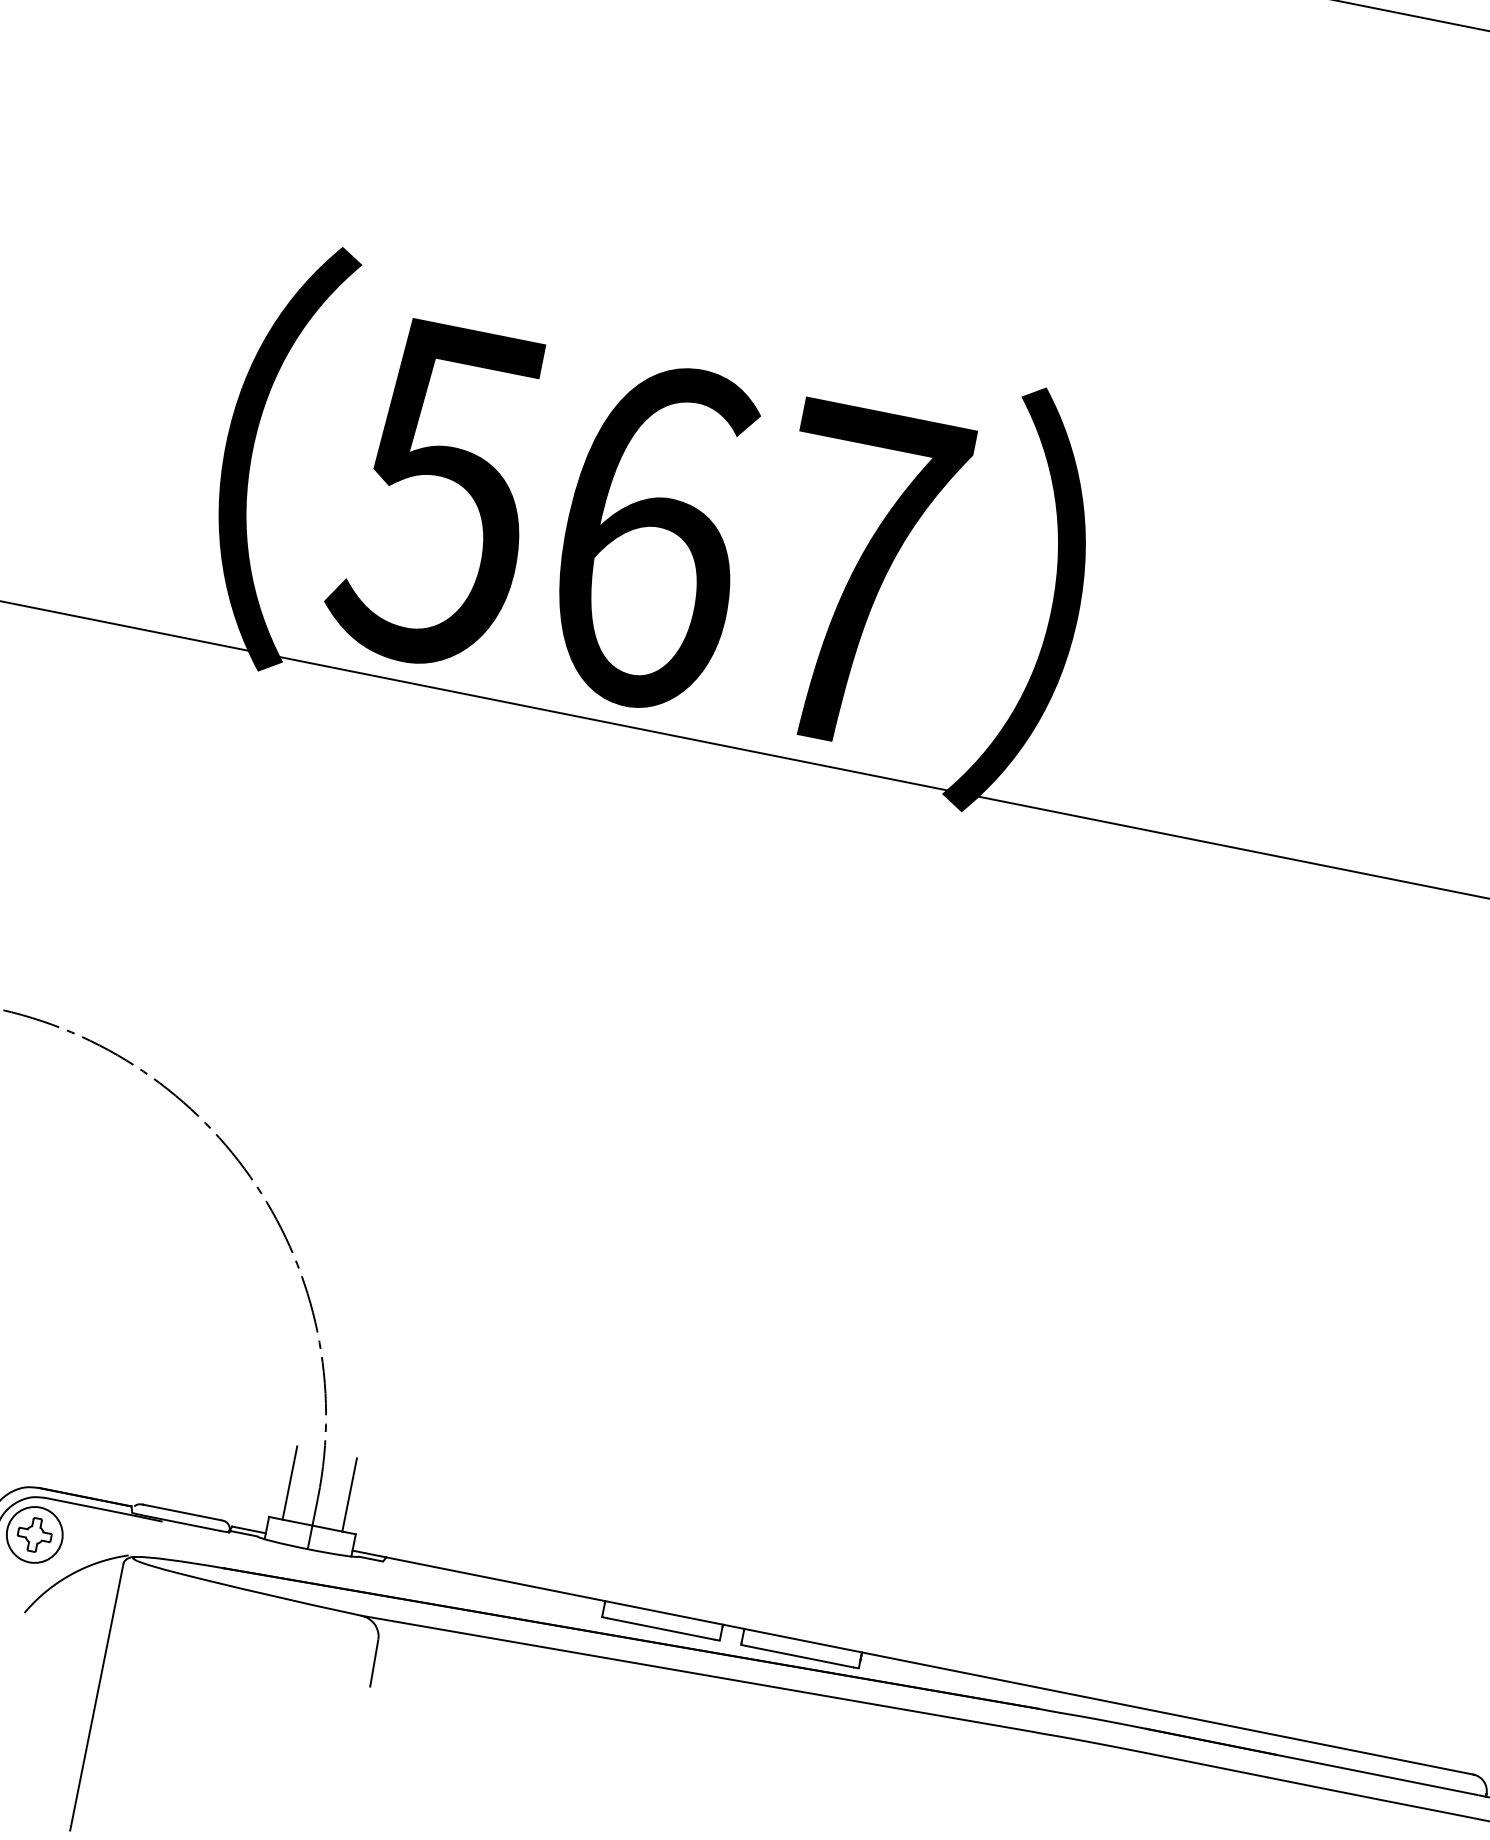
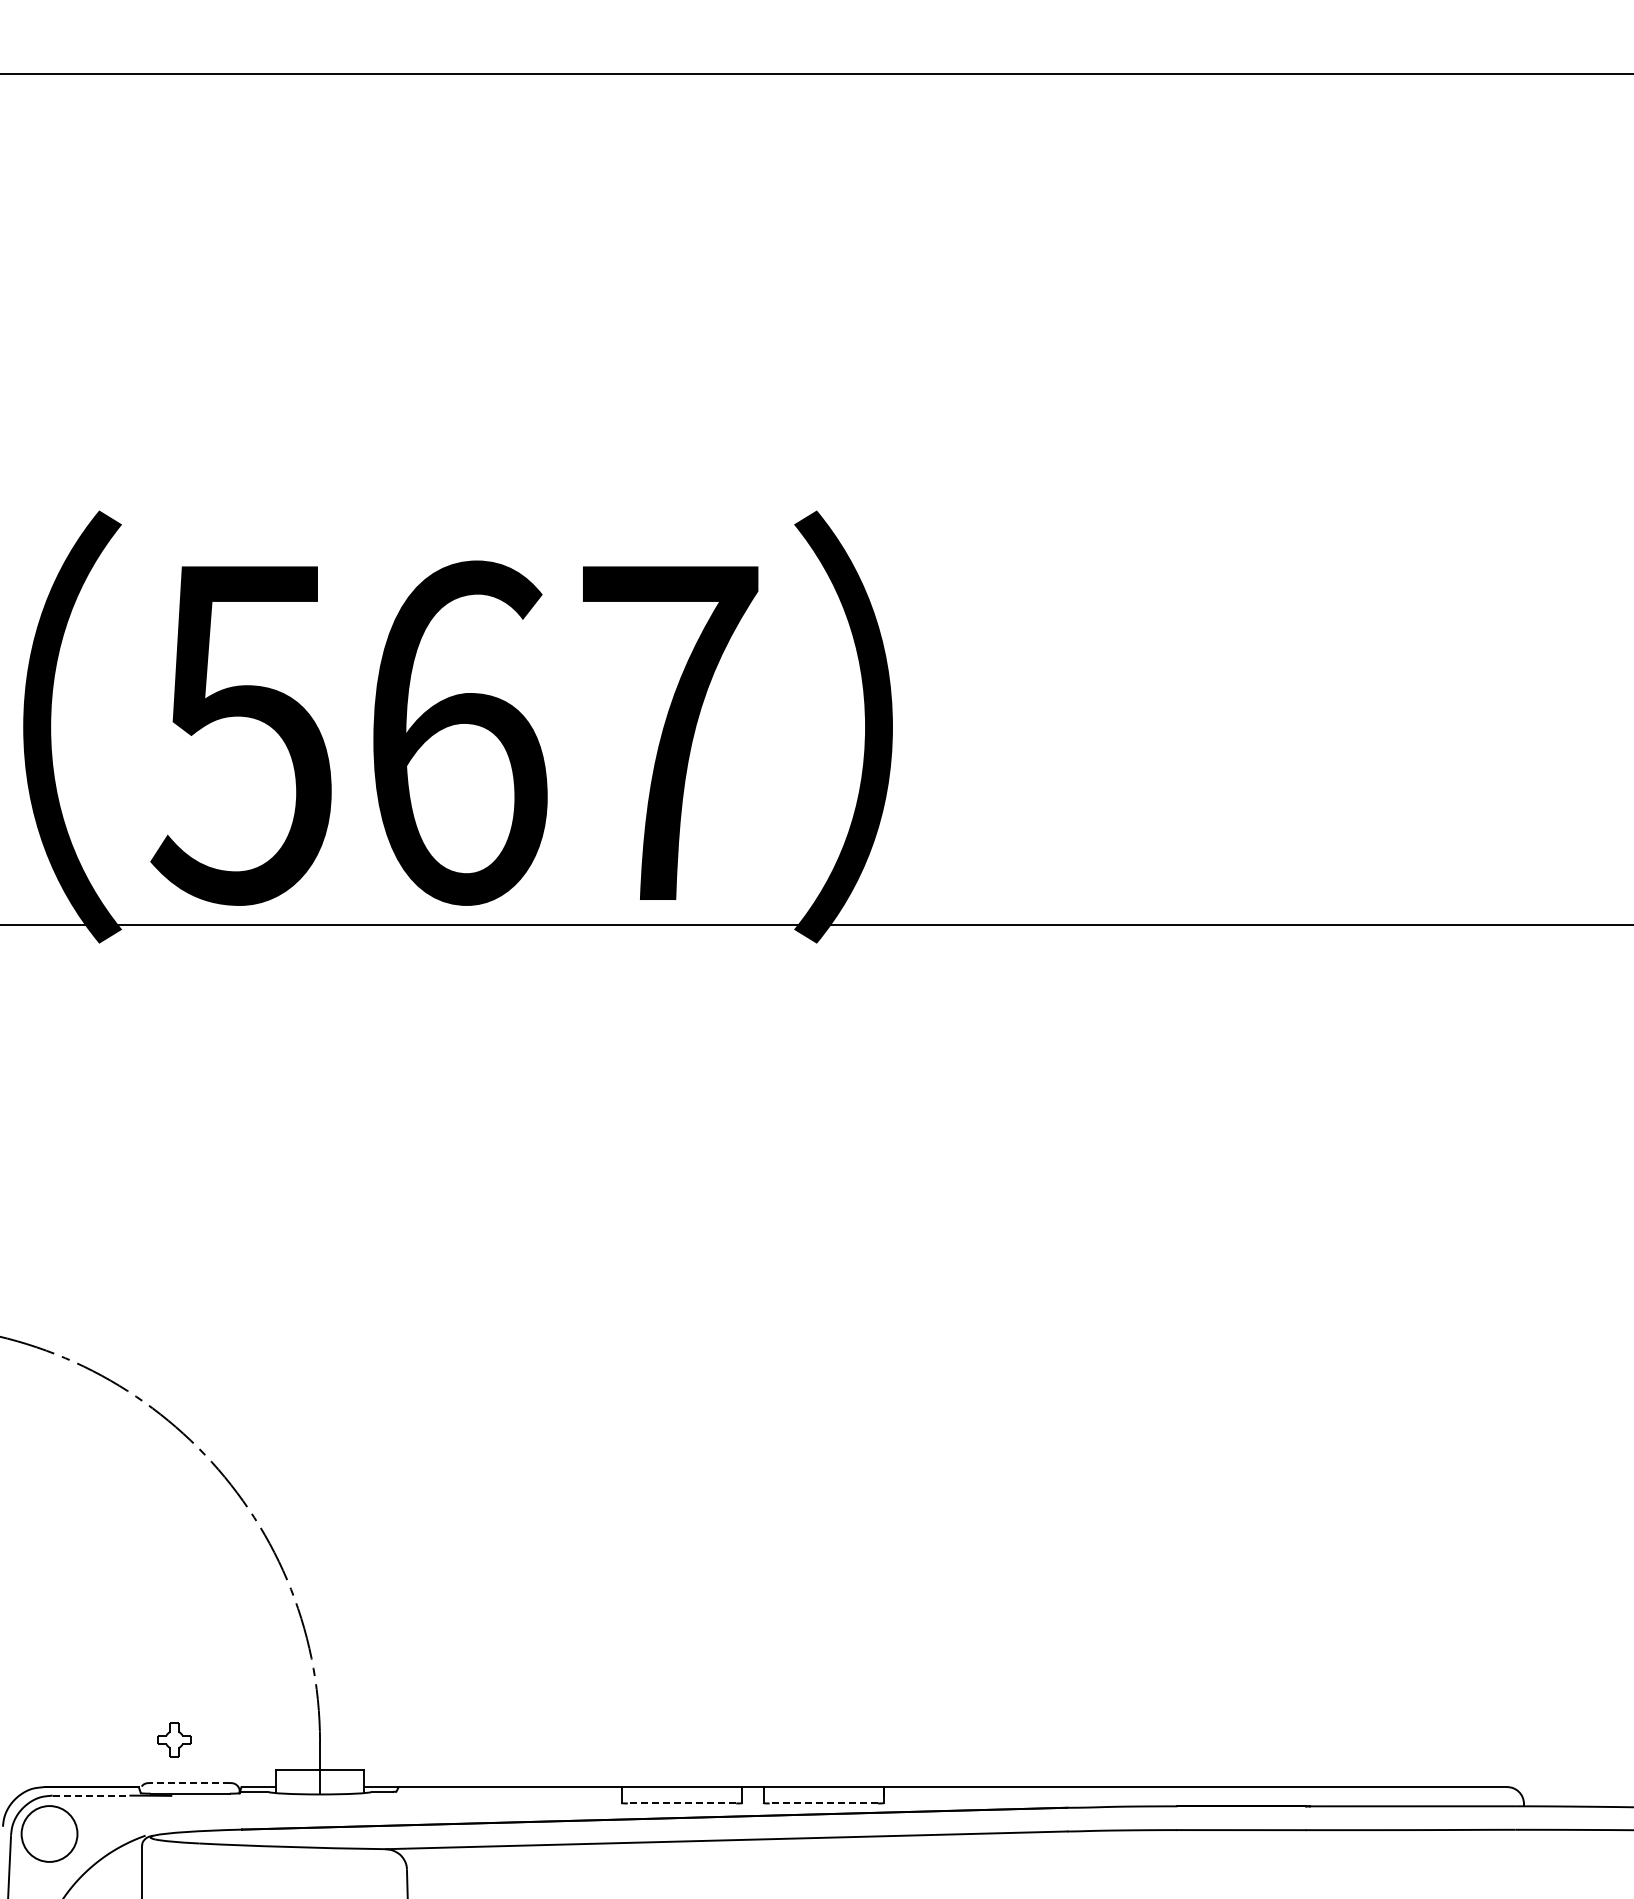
line: (289, 1482) -> (289, 1732), removed
line: (349, 1494) -> (350, 1732), removed
line: (83, 1505) -> (91, 1795), solid -> dashed
line: (181, 1512) -> (189, 1783), solid -> dashed
part: (34, 1534) -> (174, 1739), moved
line: (660, 1628) -> (681, 1803), solid -> dashed
line: (799, 1656) -> (823, 1803), solid -> dashed

